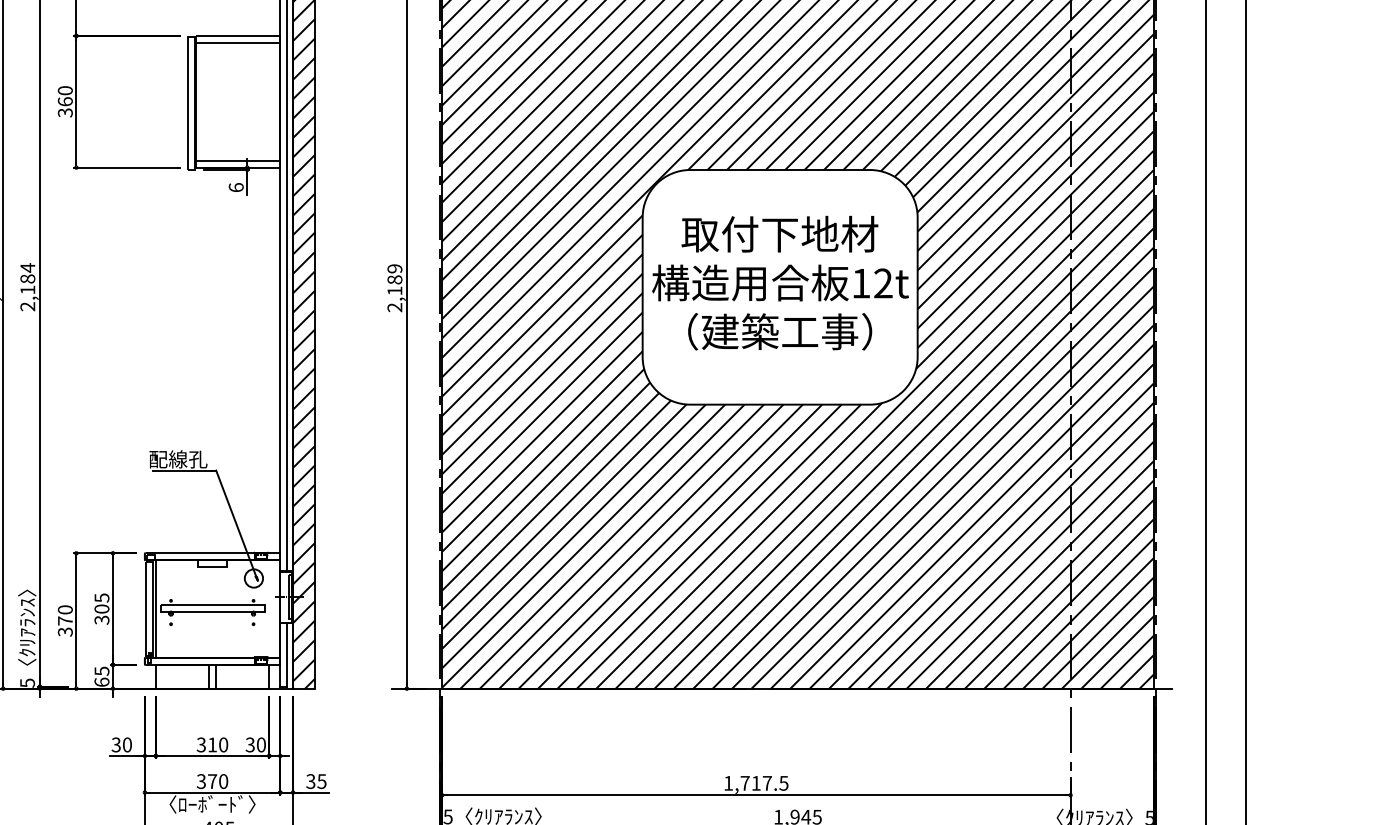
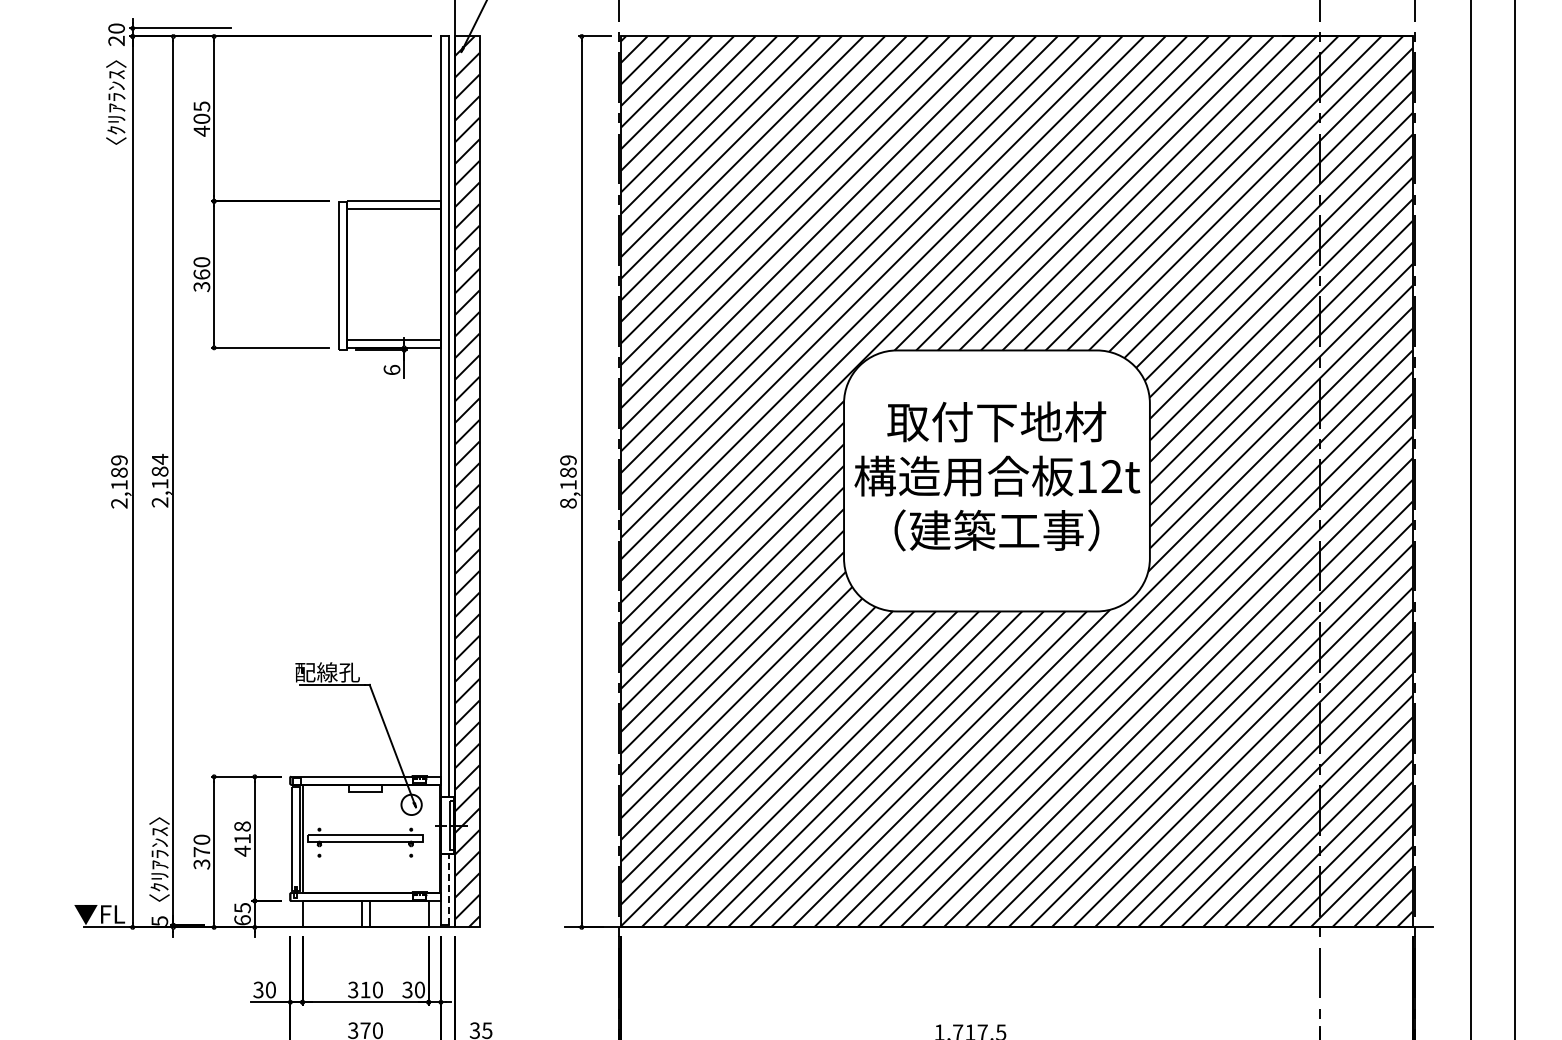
text: (394, 307) -> (568, 503), 2,189 -> 8,189
text: (101, 608) -> (242, 838), 305 -> 418
line: (287, 654) -> (448, 889), solid -> dashed

